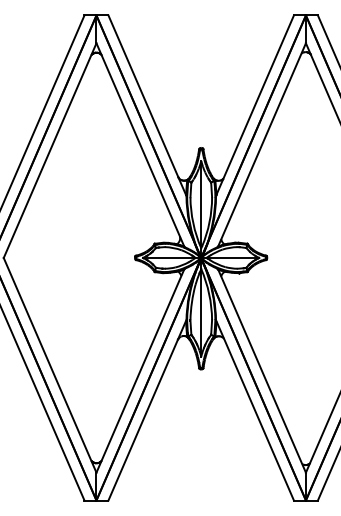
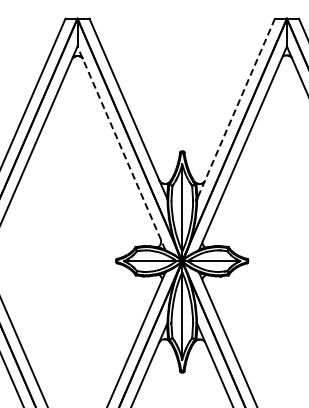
line: (255, 105) -> (236, 108), solid -> dashed
line: (140, 145) -> (121, 148), solid -> dashed

